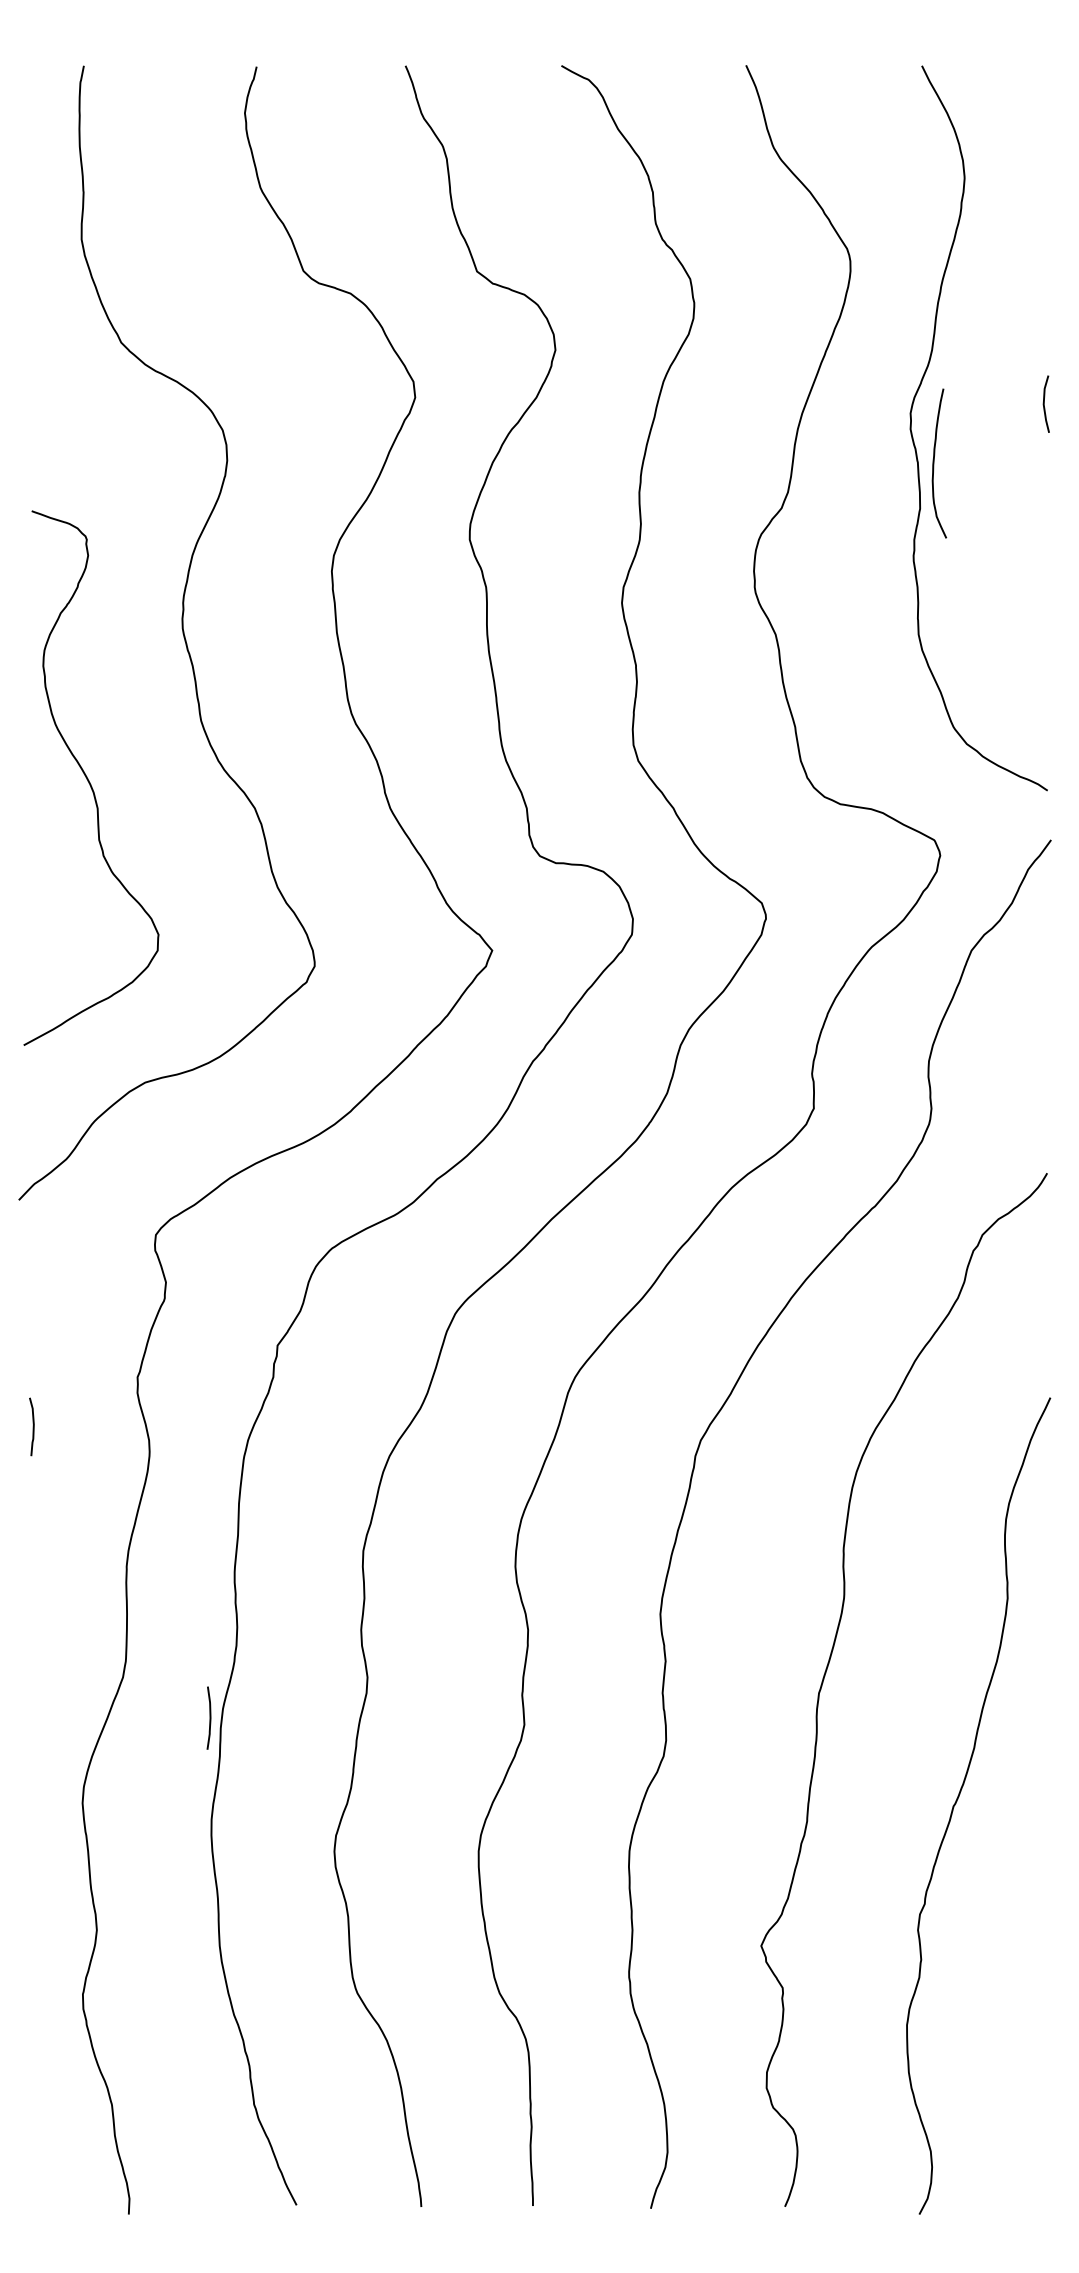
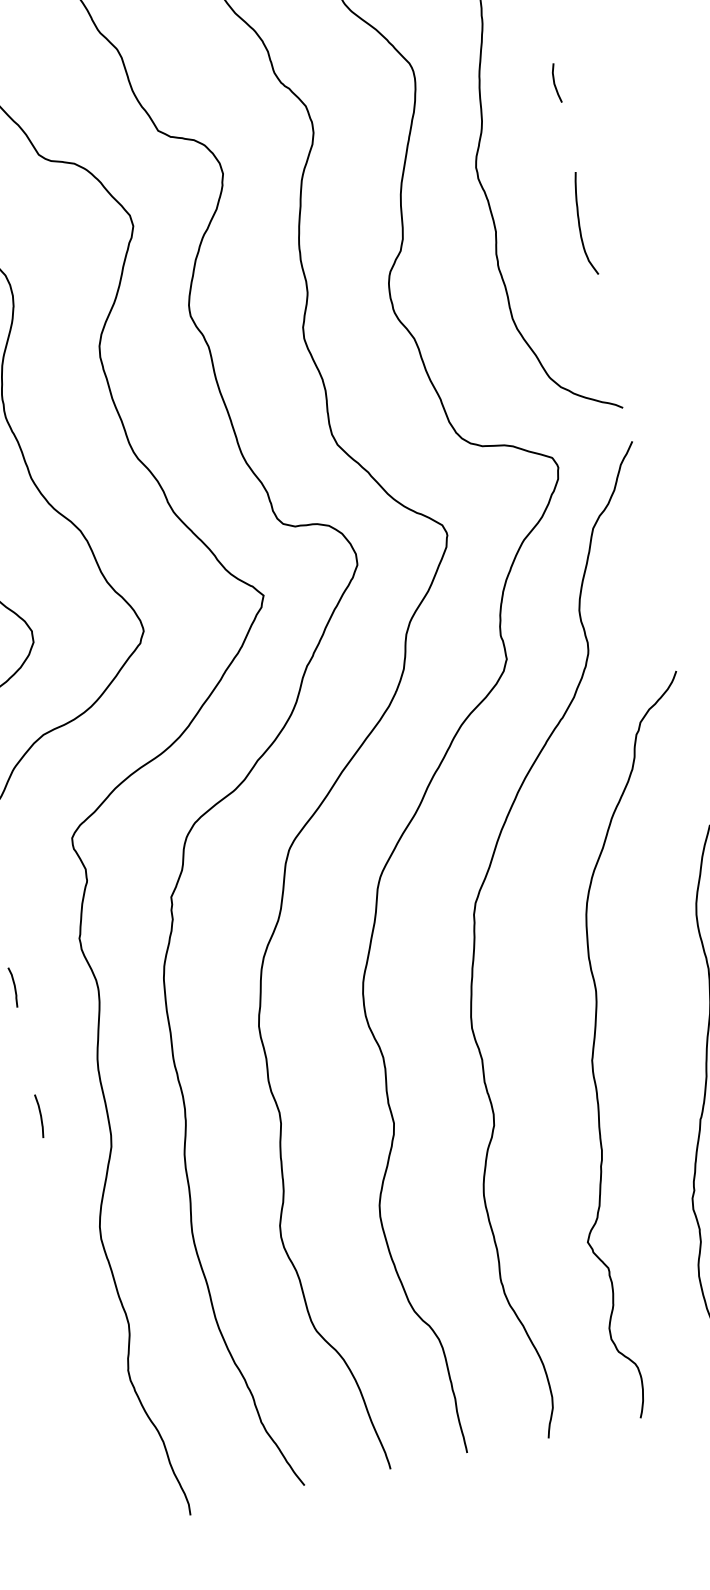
line: (1044, 403) -> (554, 83), moved
curve: (934, 463) -> (579, 224), moved
curve: (209, 1717) -> (40, 1115), moved

